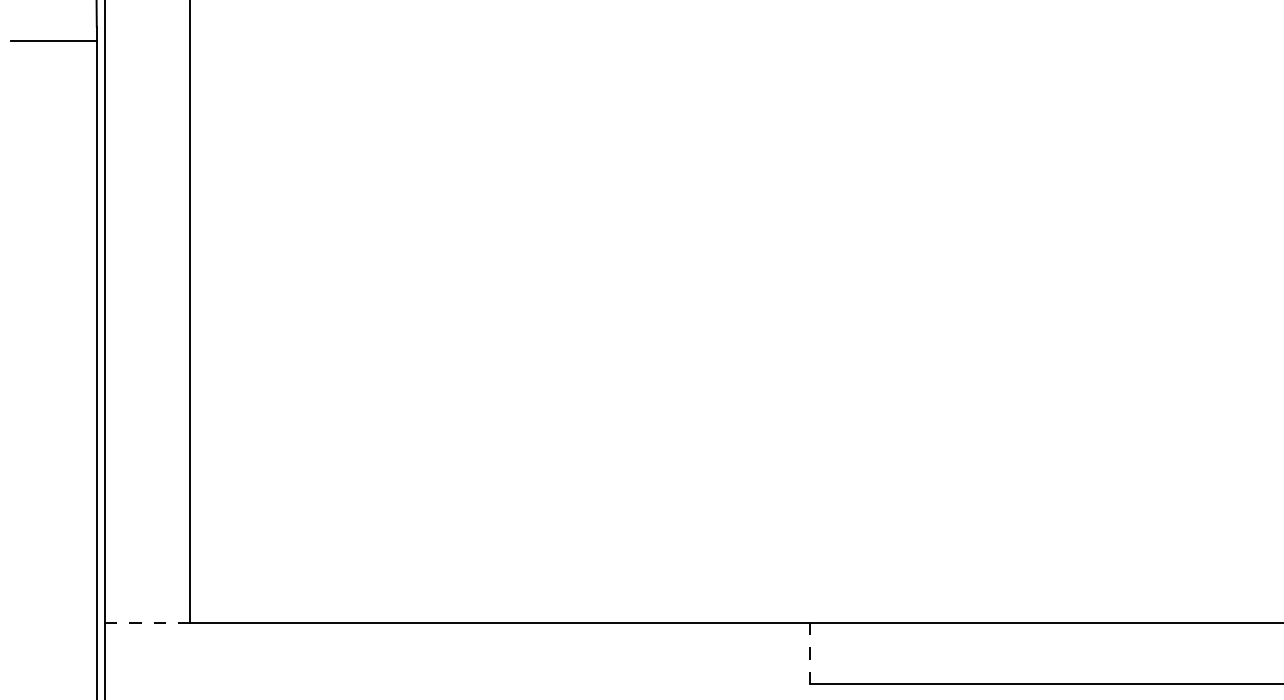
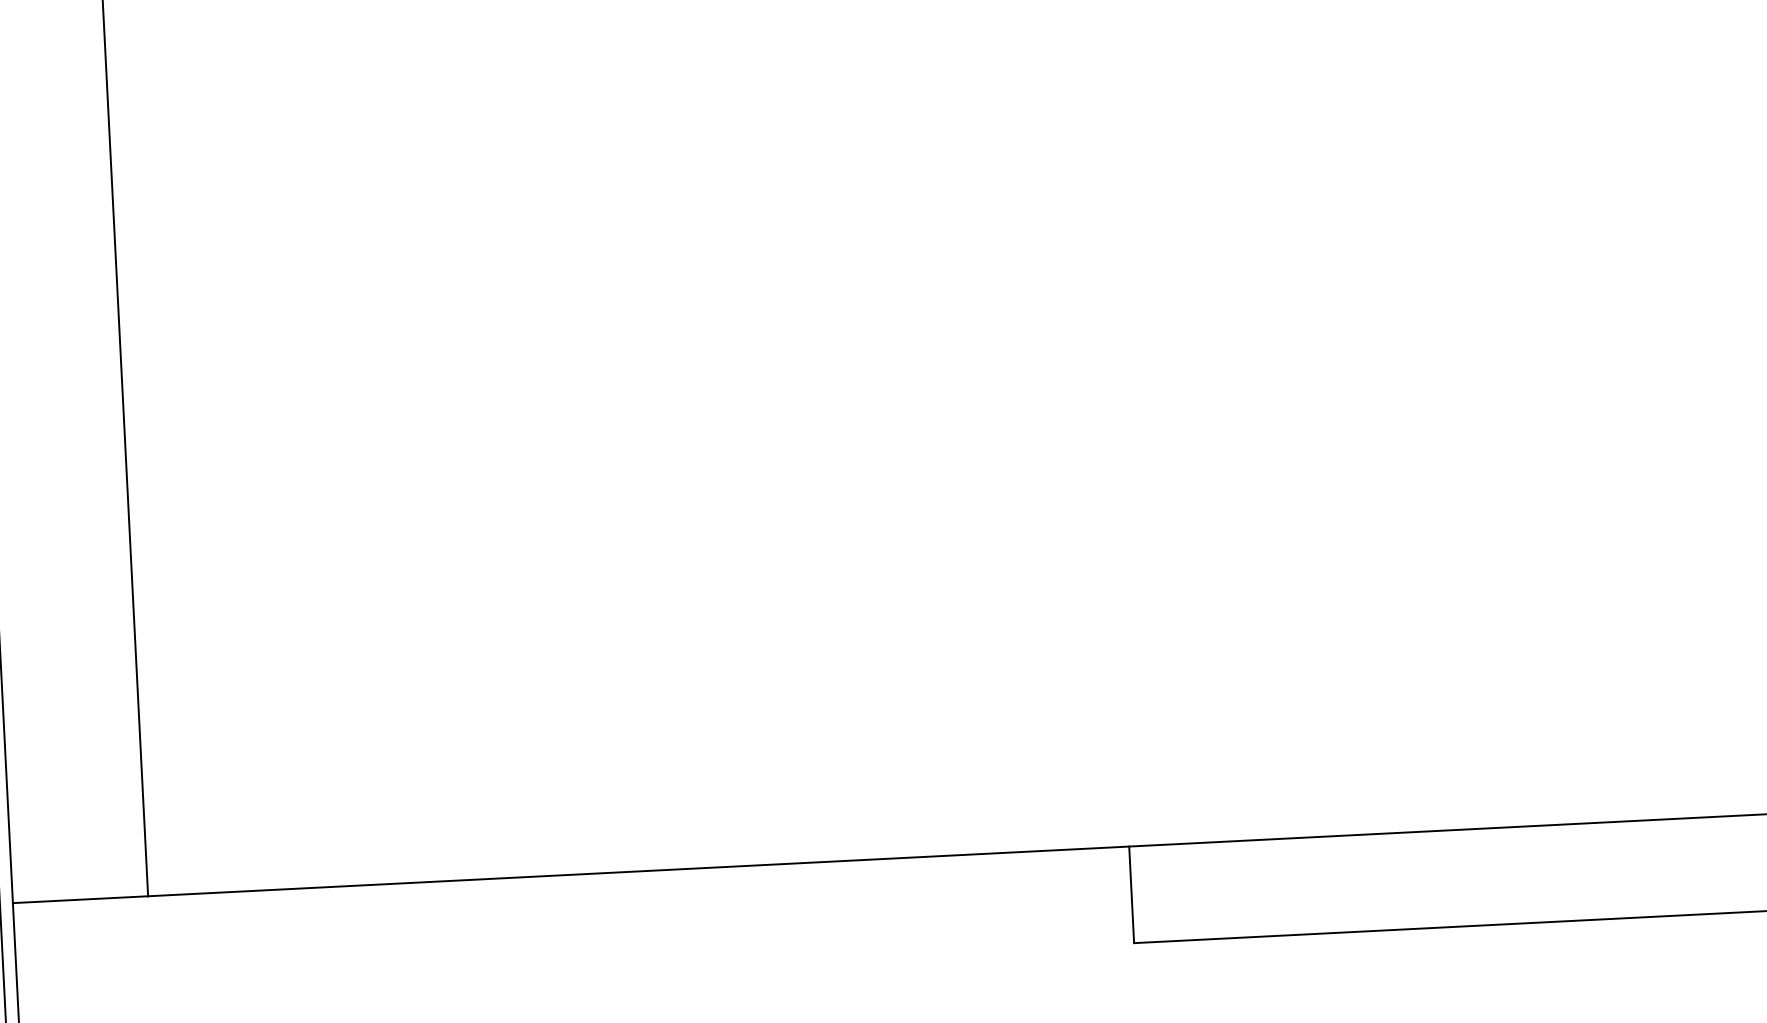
line: (147, 622) -> (80, 898), dashed -> solid
line: (809, 653) -> (1131, 894), dashed -> solid

